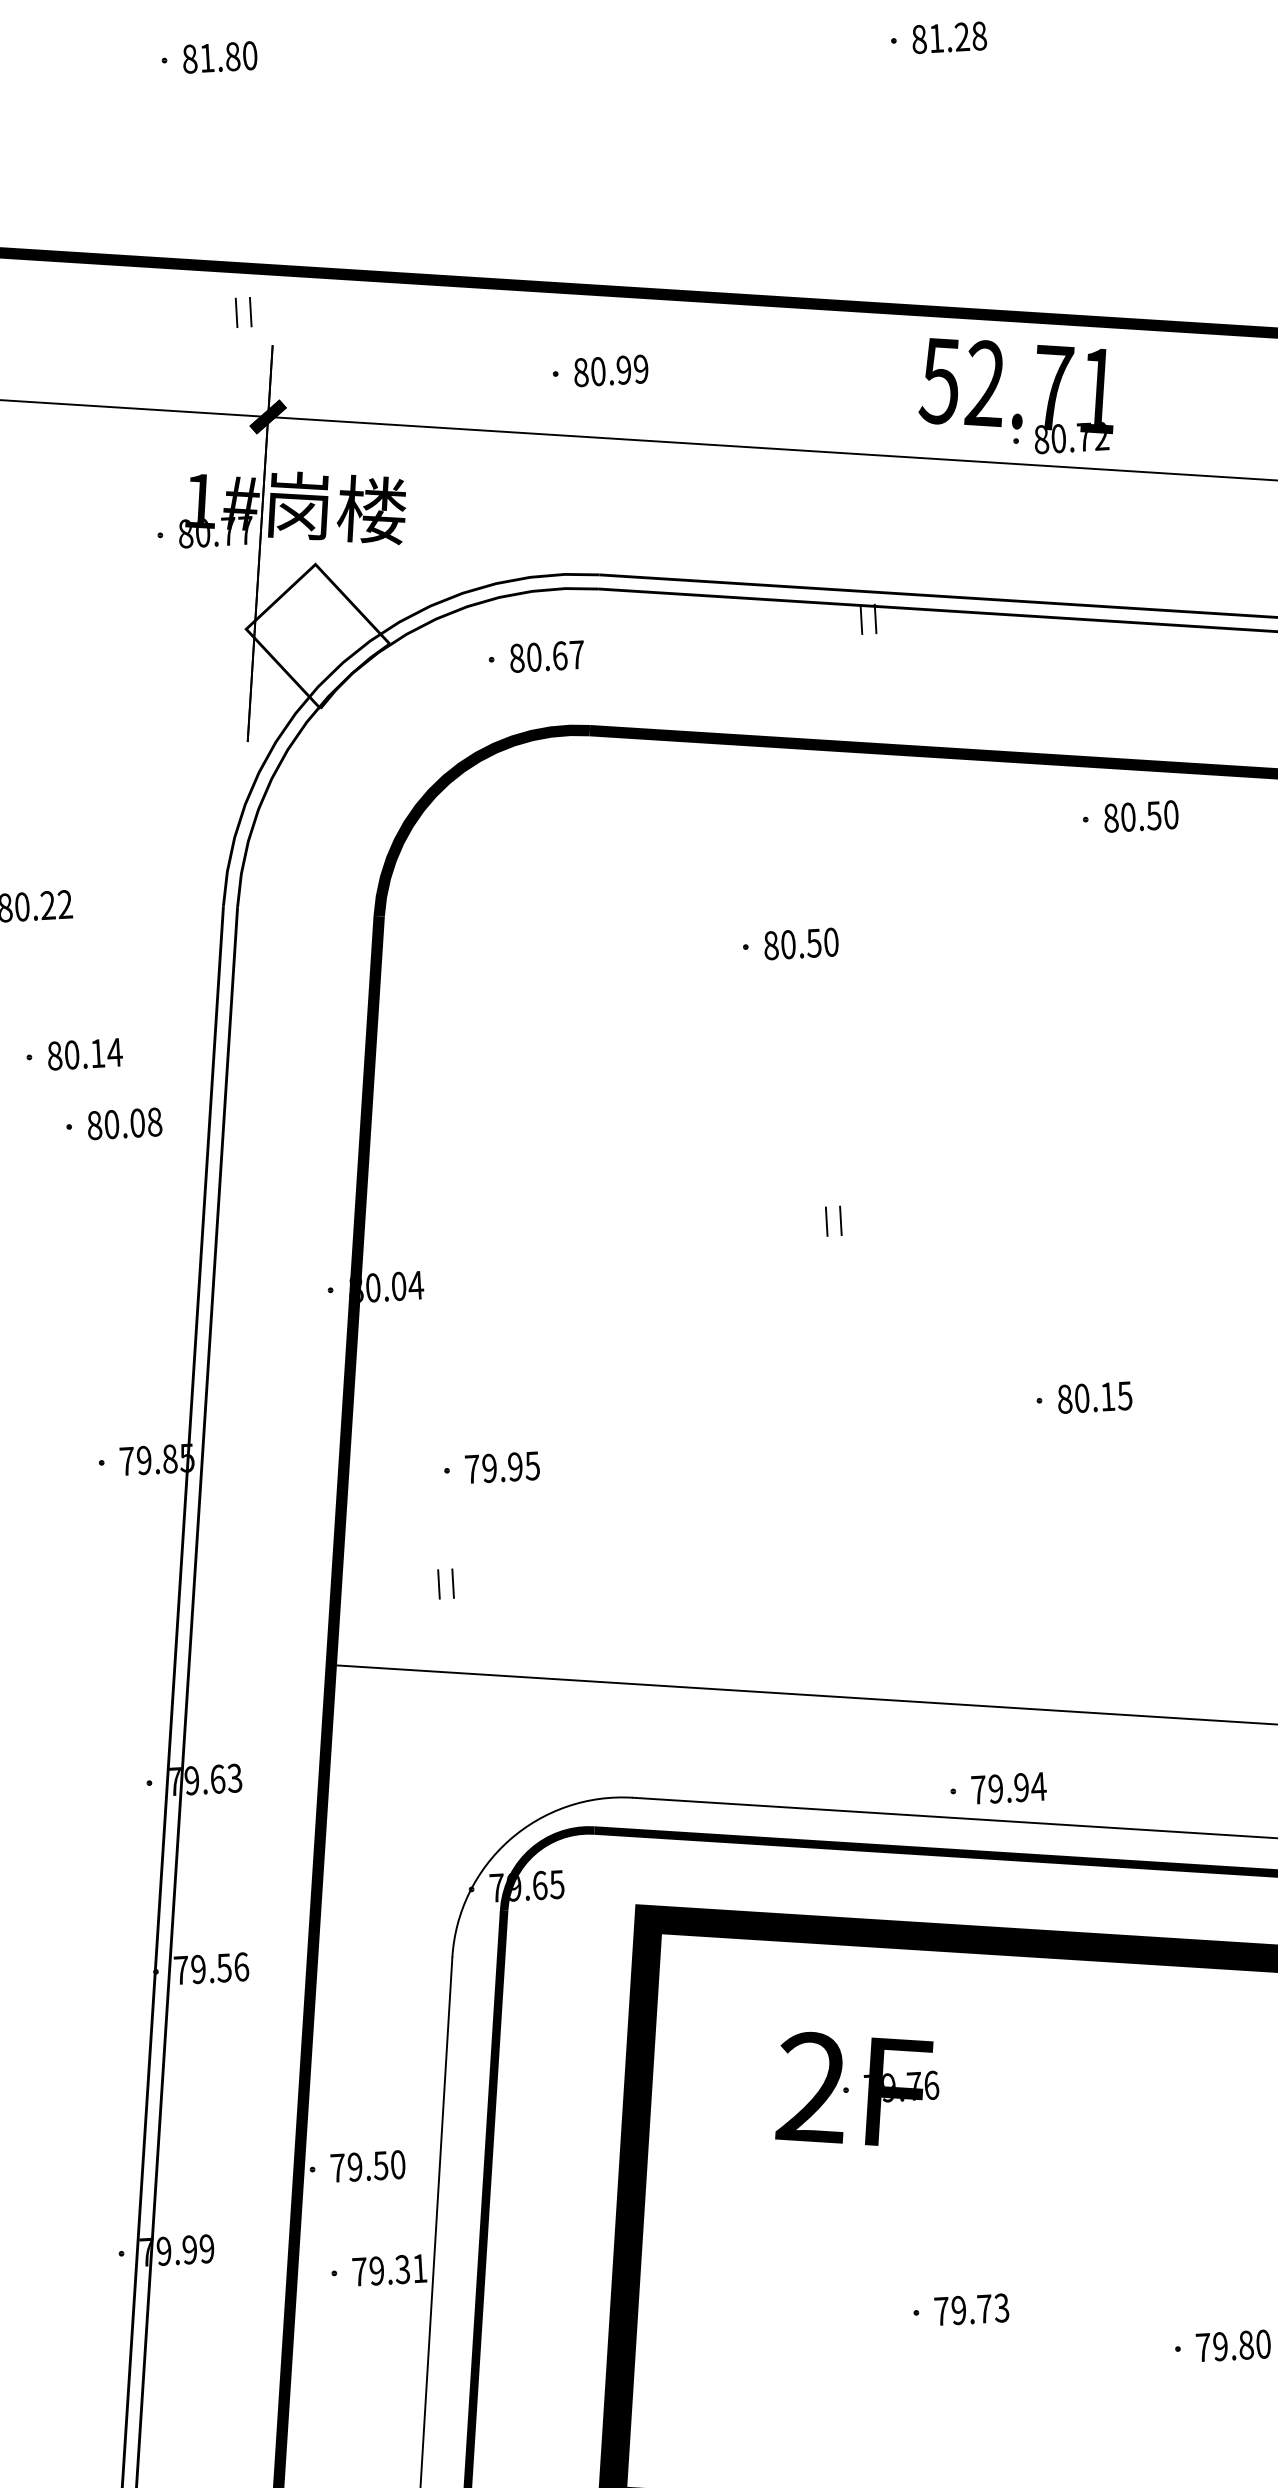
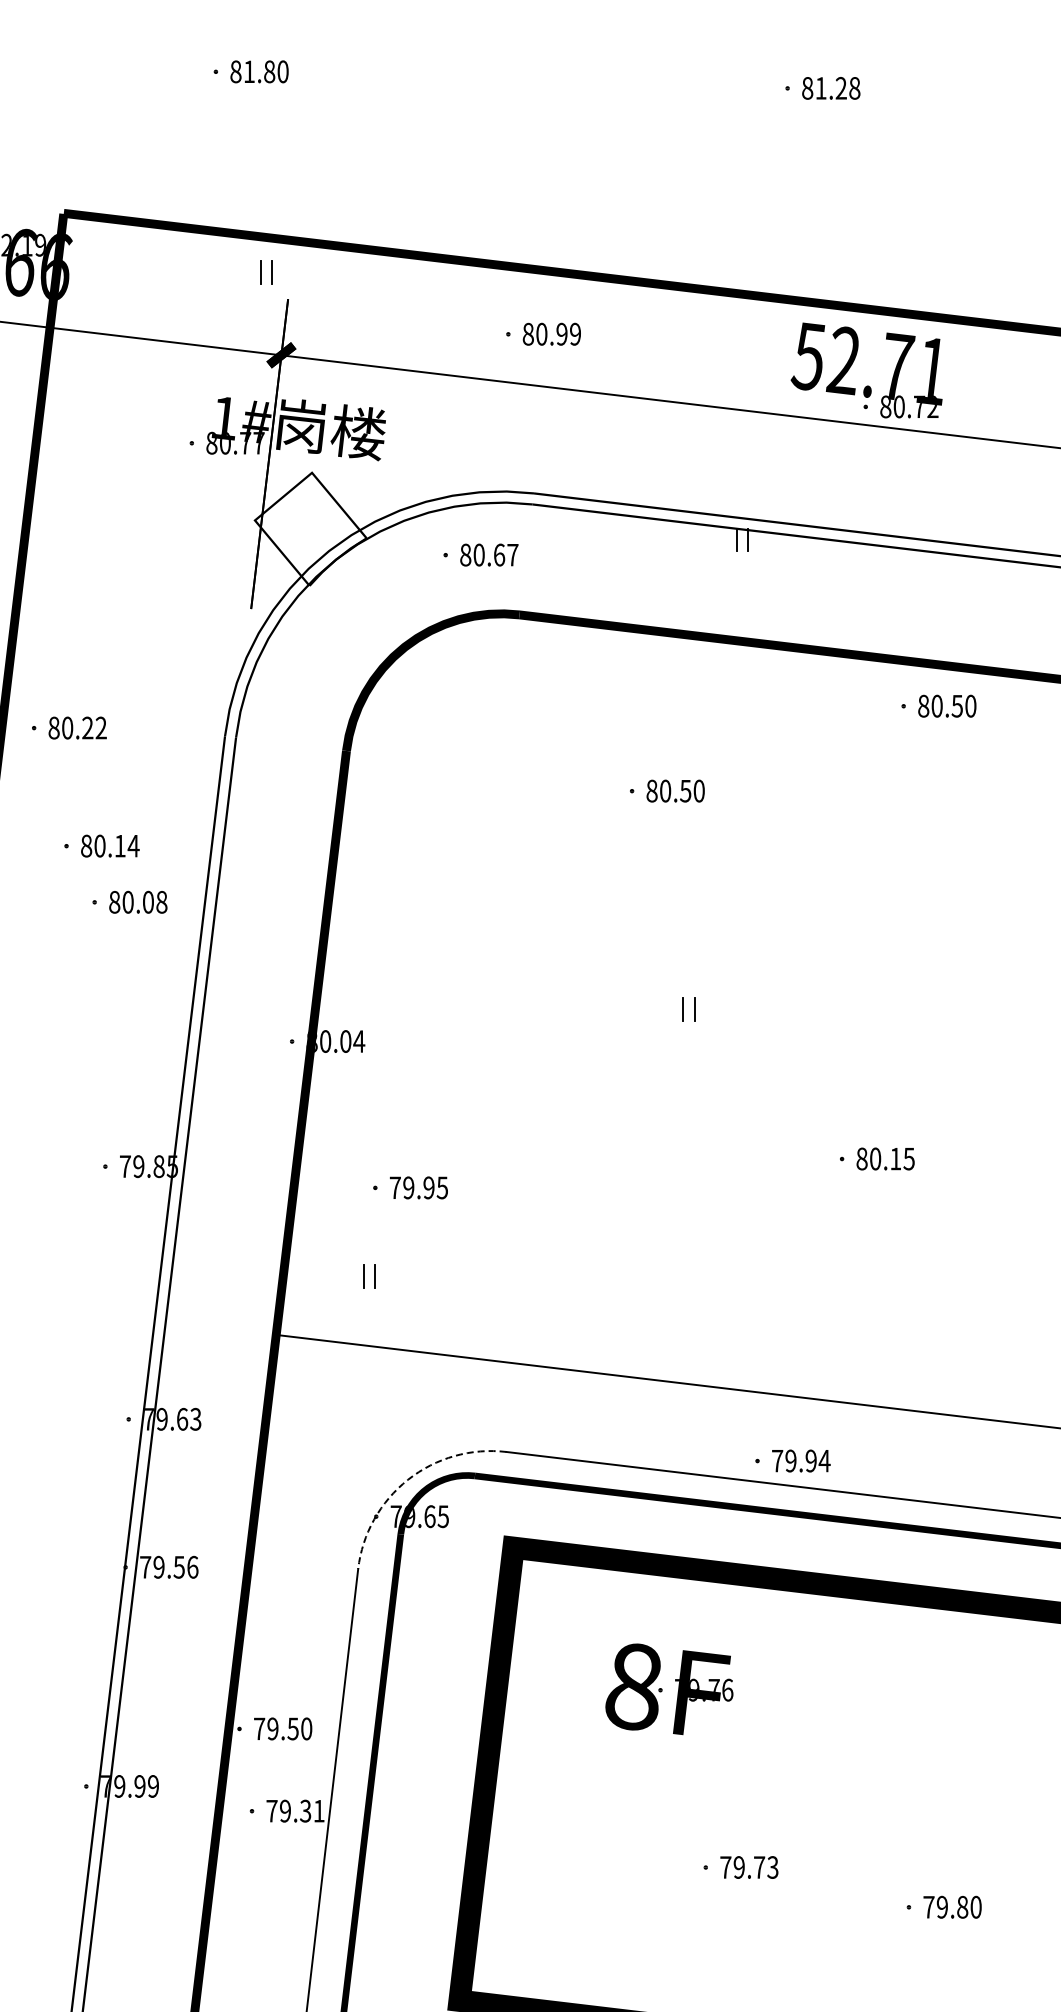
arc: (510, 1839) -> (408, 1479), solid -> dashed
text: (808, 2088) -> (631, 1687), 2F -> 8F

